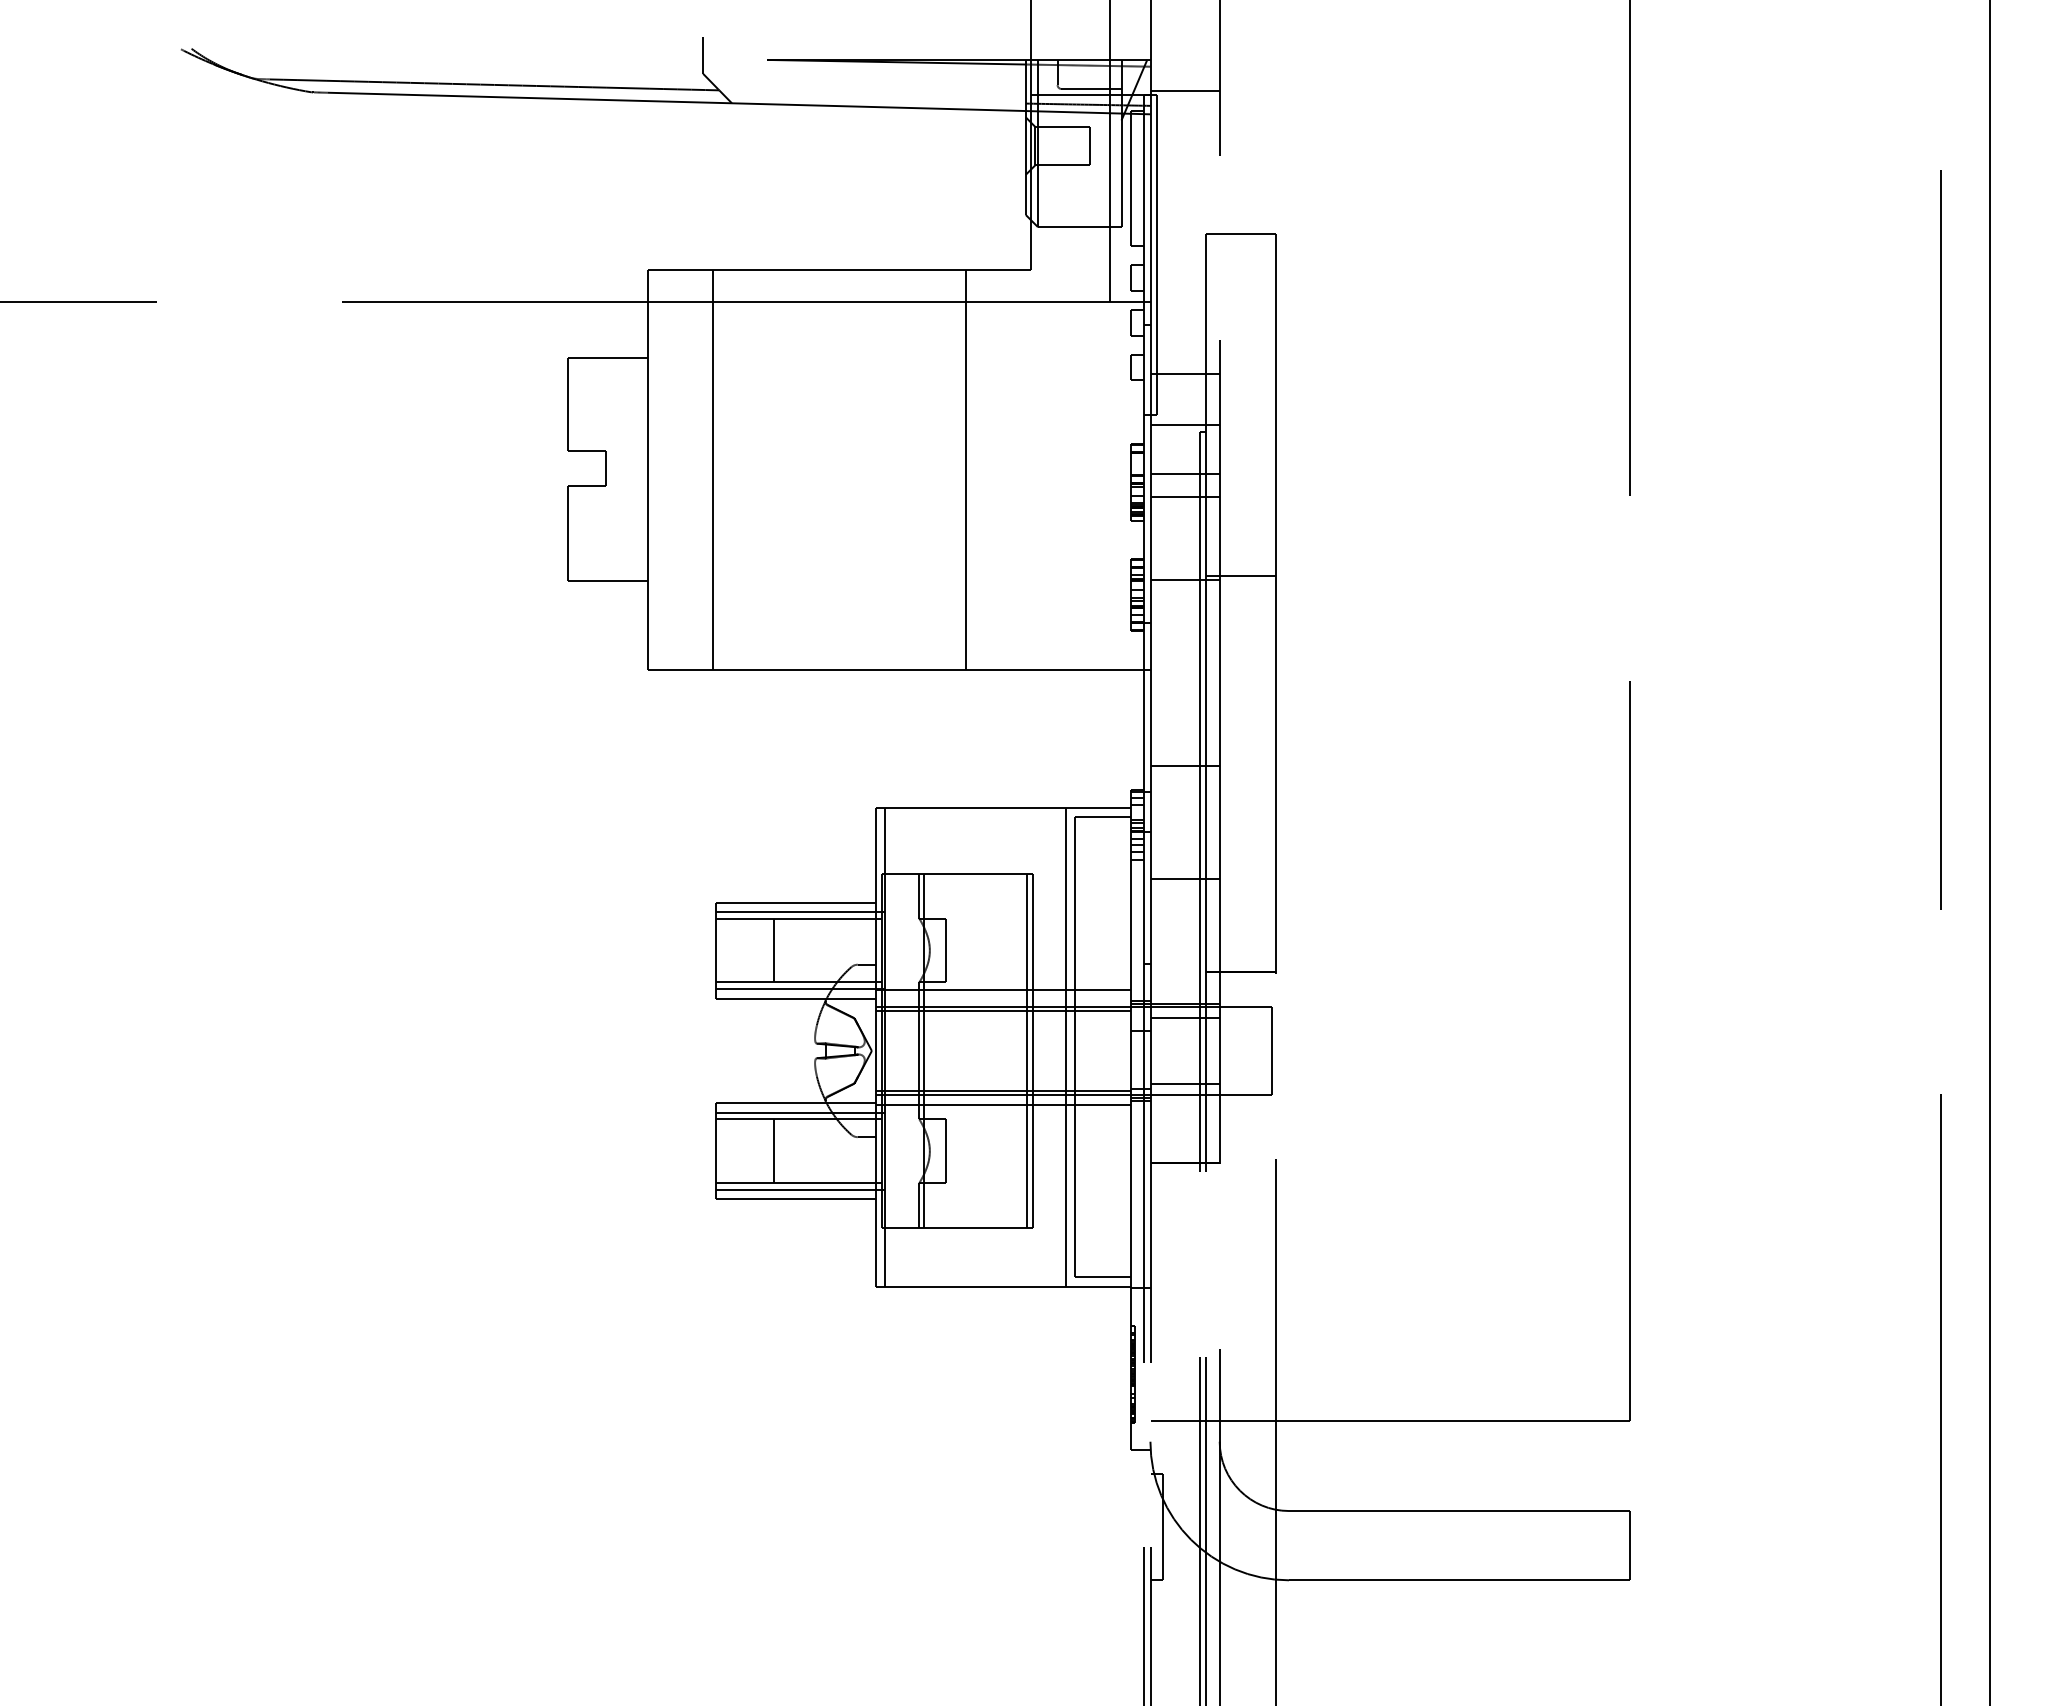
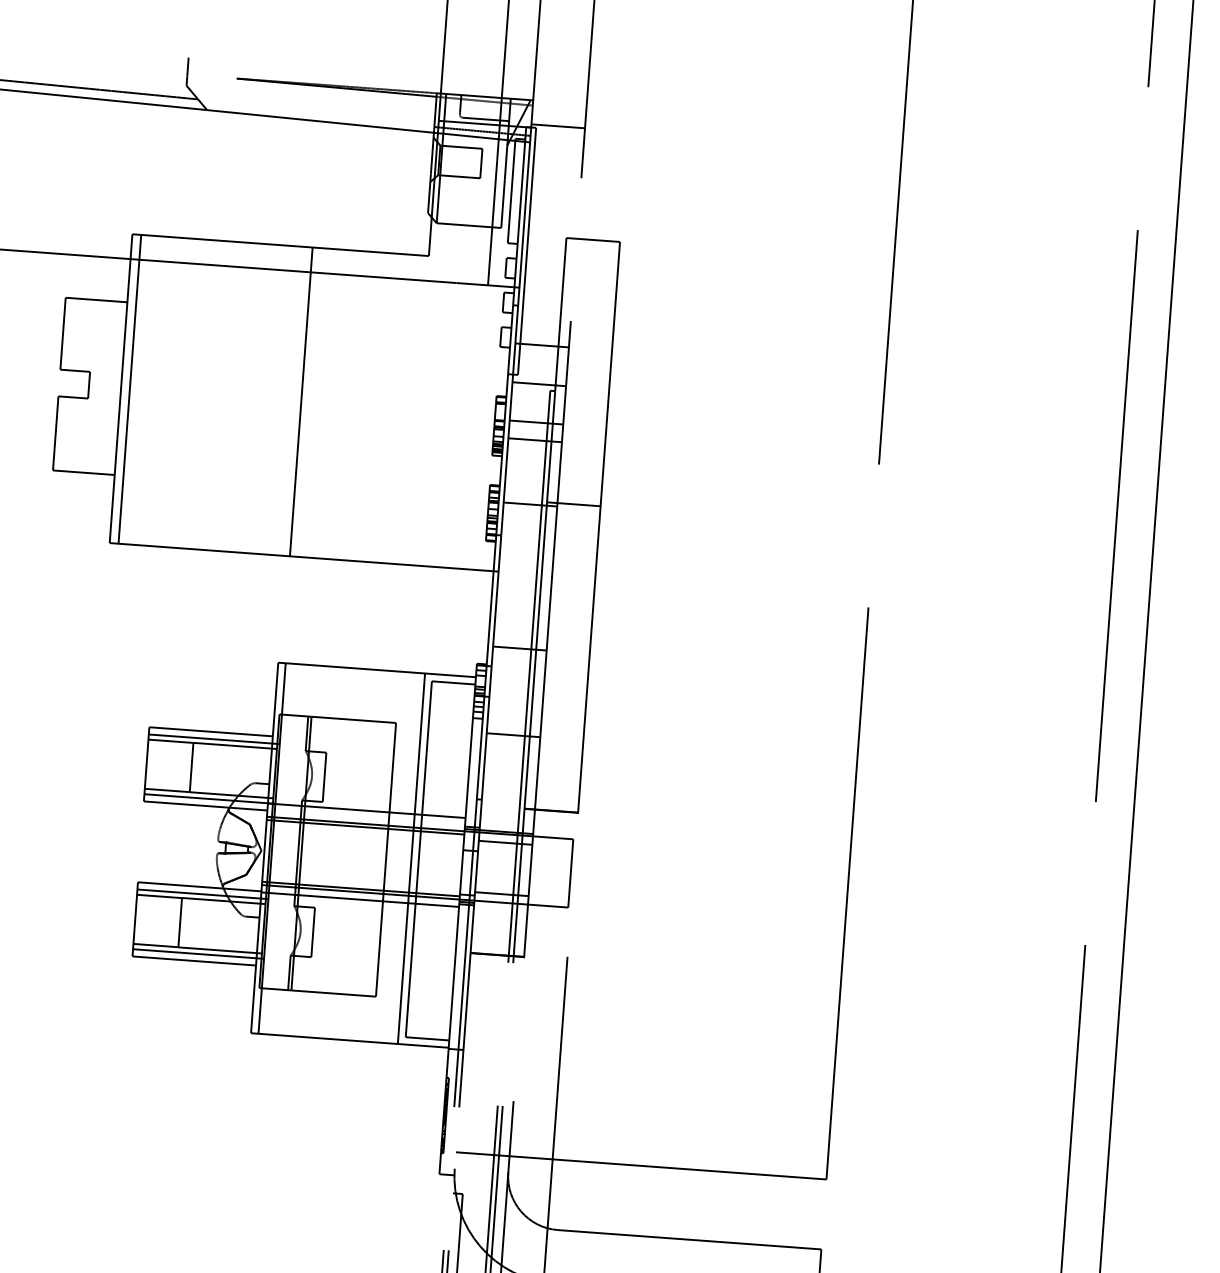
line: (712, 469) -> (129, 389), moved
line: (965, 469) -> (301, 401), moved
line: (1026, 1050) -> (381, 859), removed

